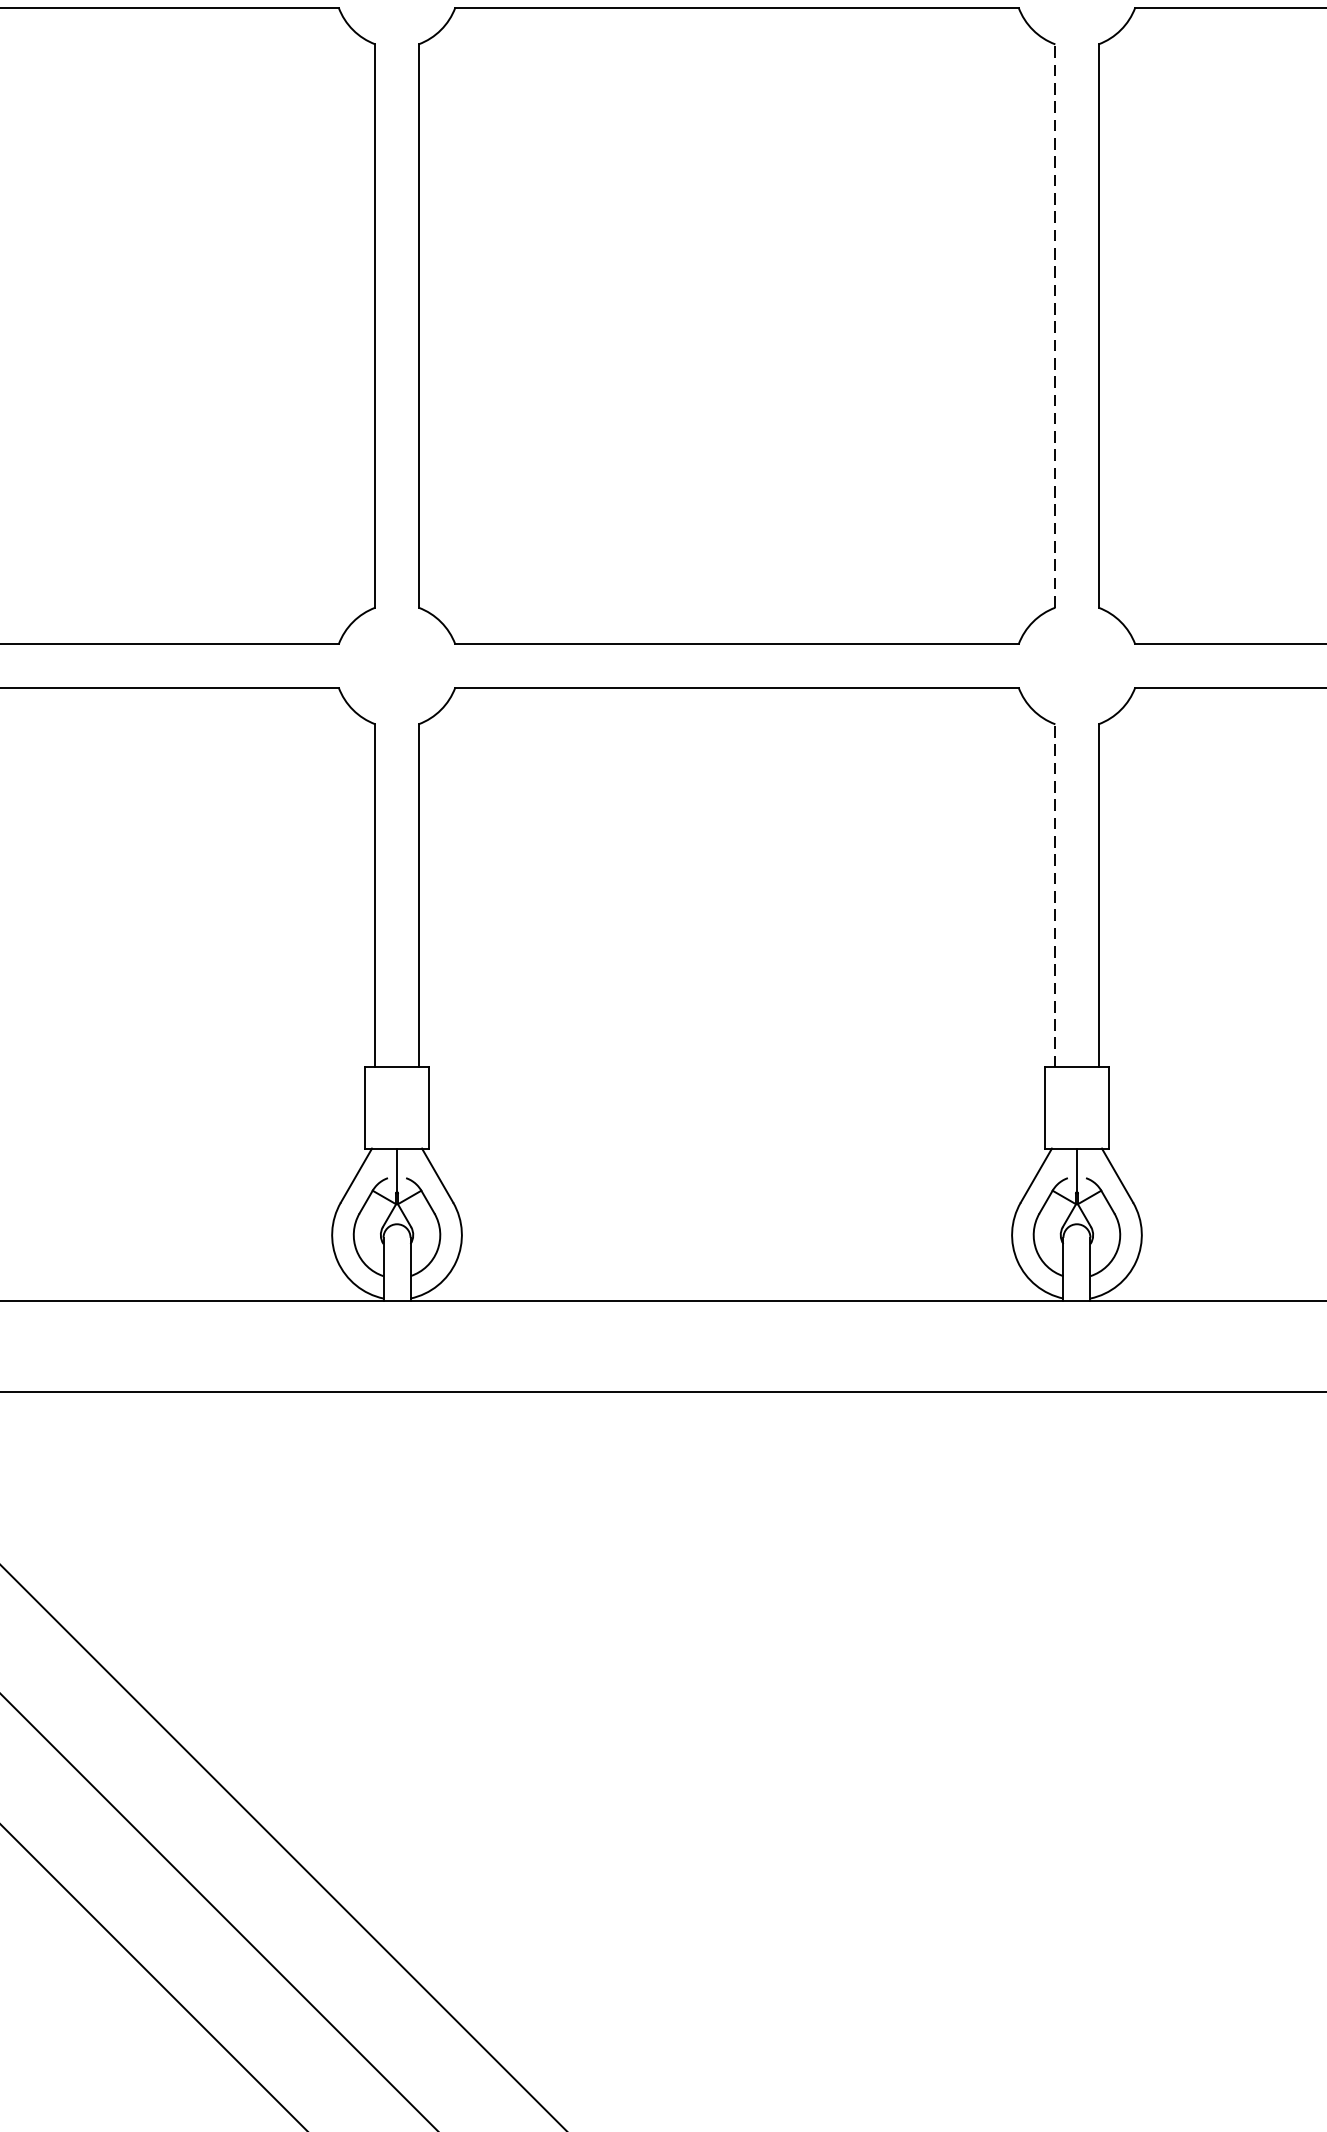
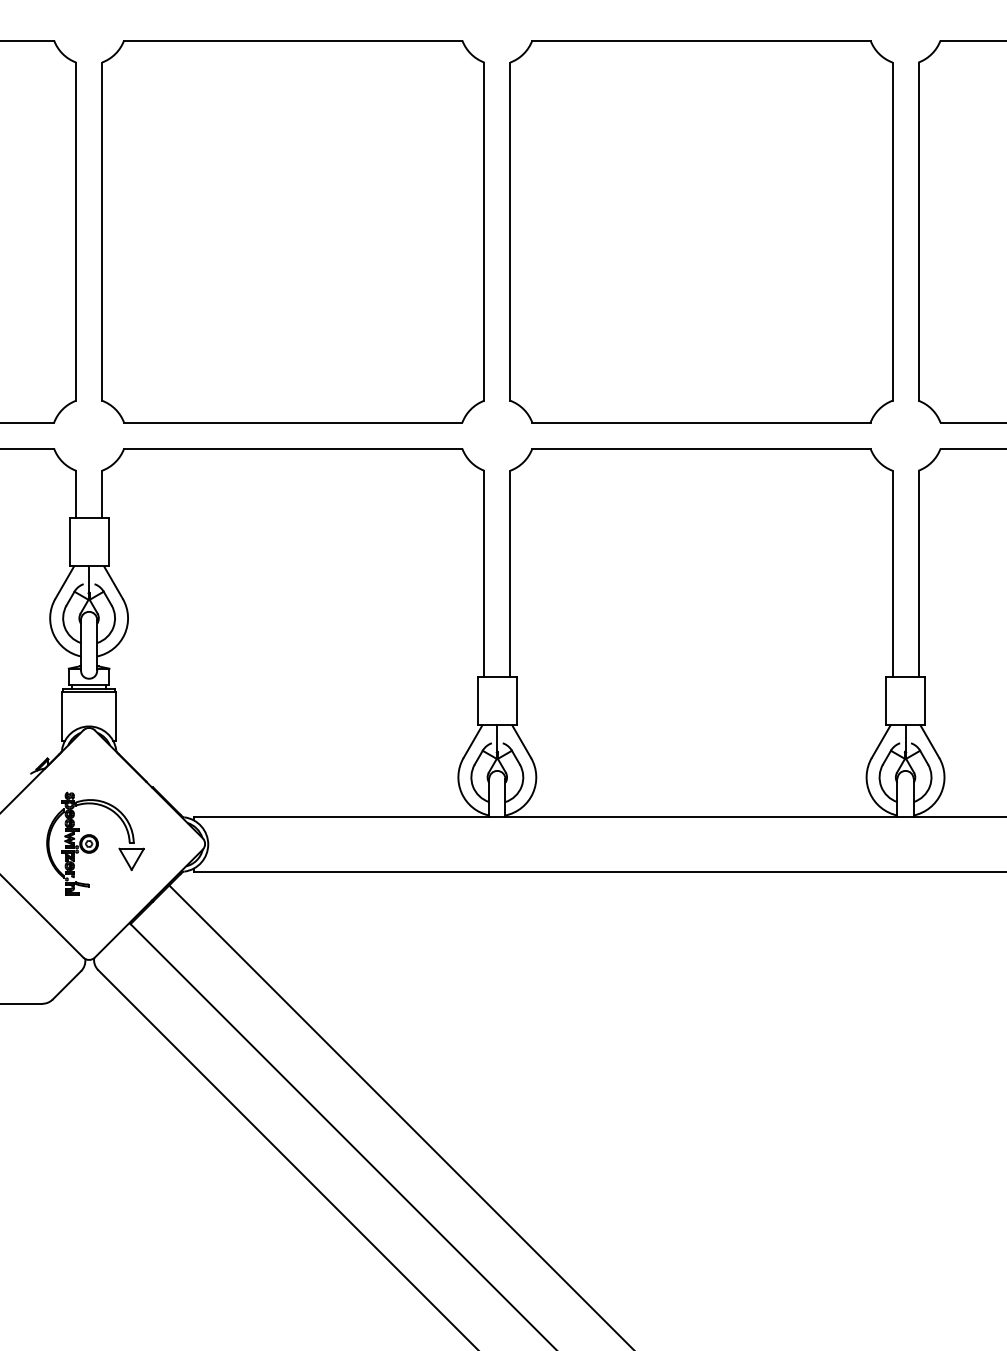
line: (1055, 325) -> (892, 231), dashed -> solid
line: (1055, 895) -> (892, 573), dashed -> solid

